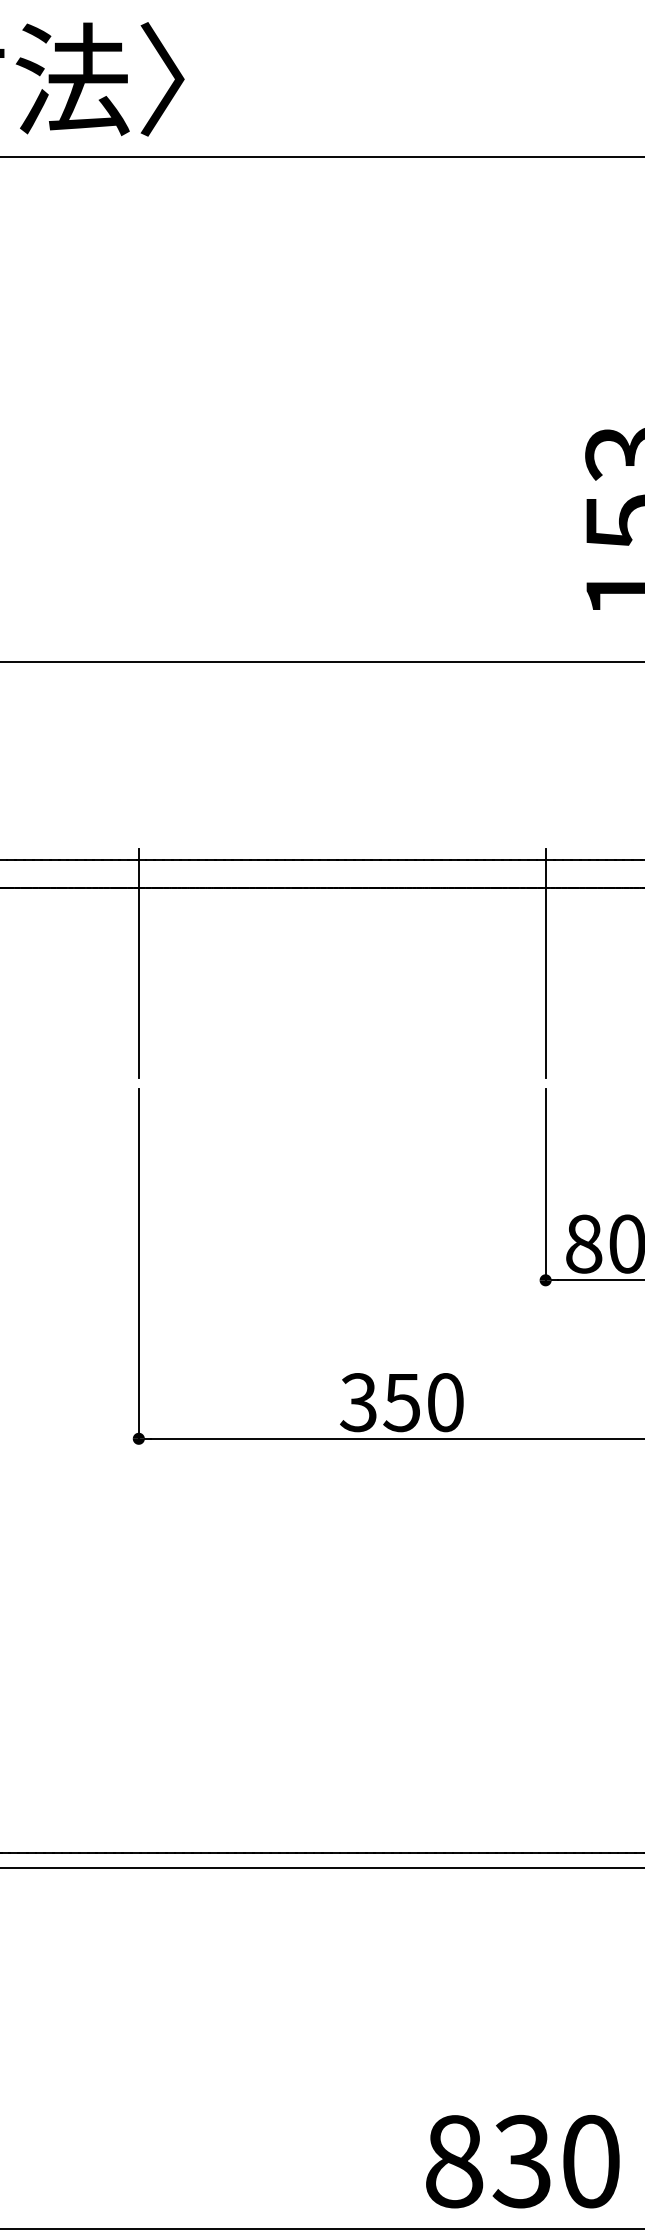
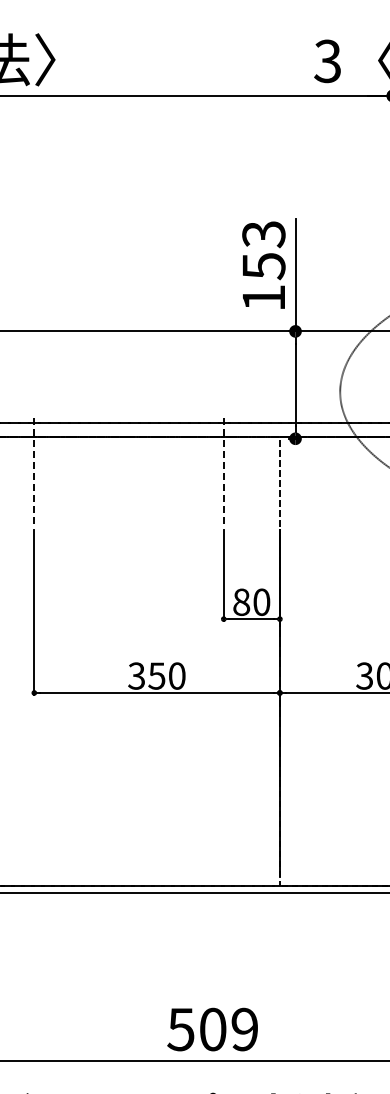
line: (139, 965) -> (34, 472), solid -> dashed
line: (545, 965) -> (223, 472), solid -> dashed
text: (521, 2161) -> (212, 1029), 830 -> 509

